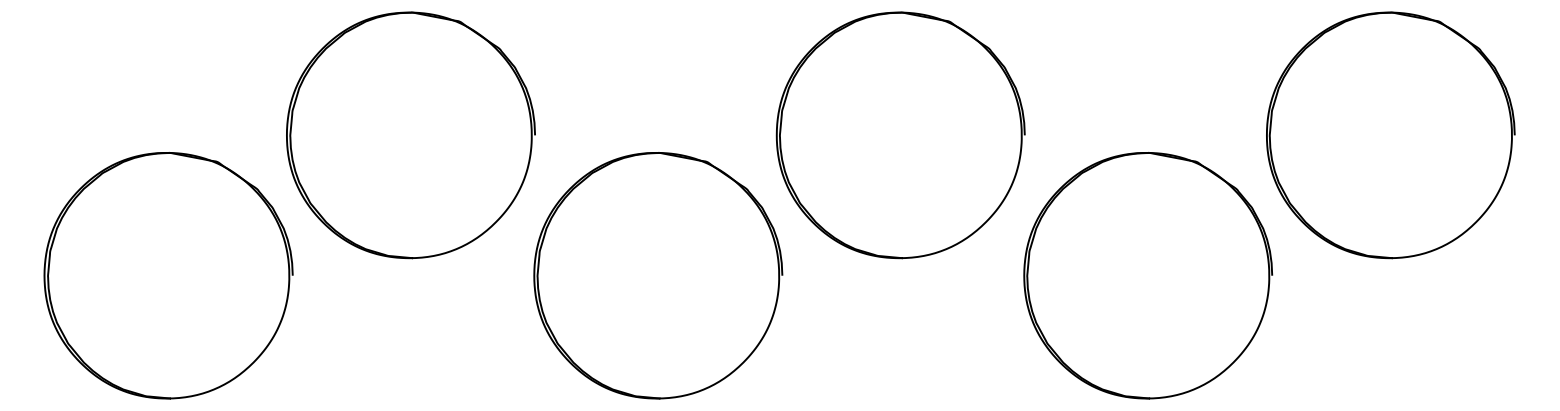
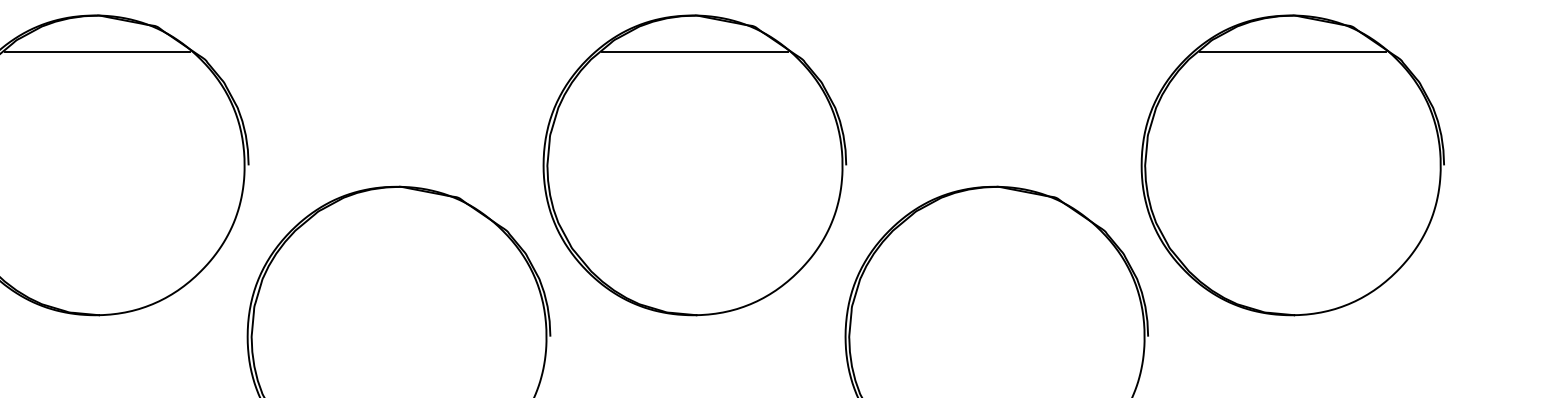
line: (411, 42) -> (97, 52), added
line: (900, 42) -> (694, 52), added
line: (1391, 42) -> (1293, 52), added

